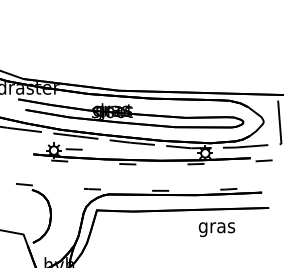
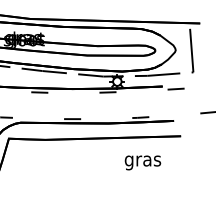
text: (216, 229) -> (142, 162), moved

